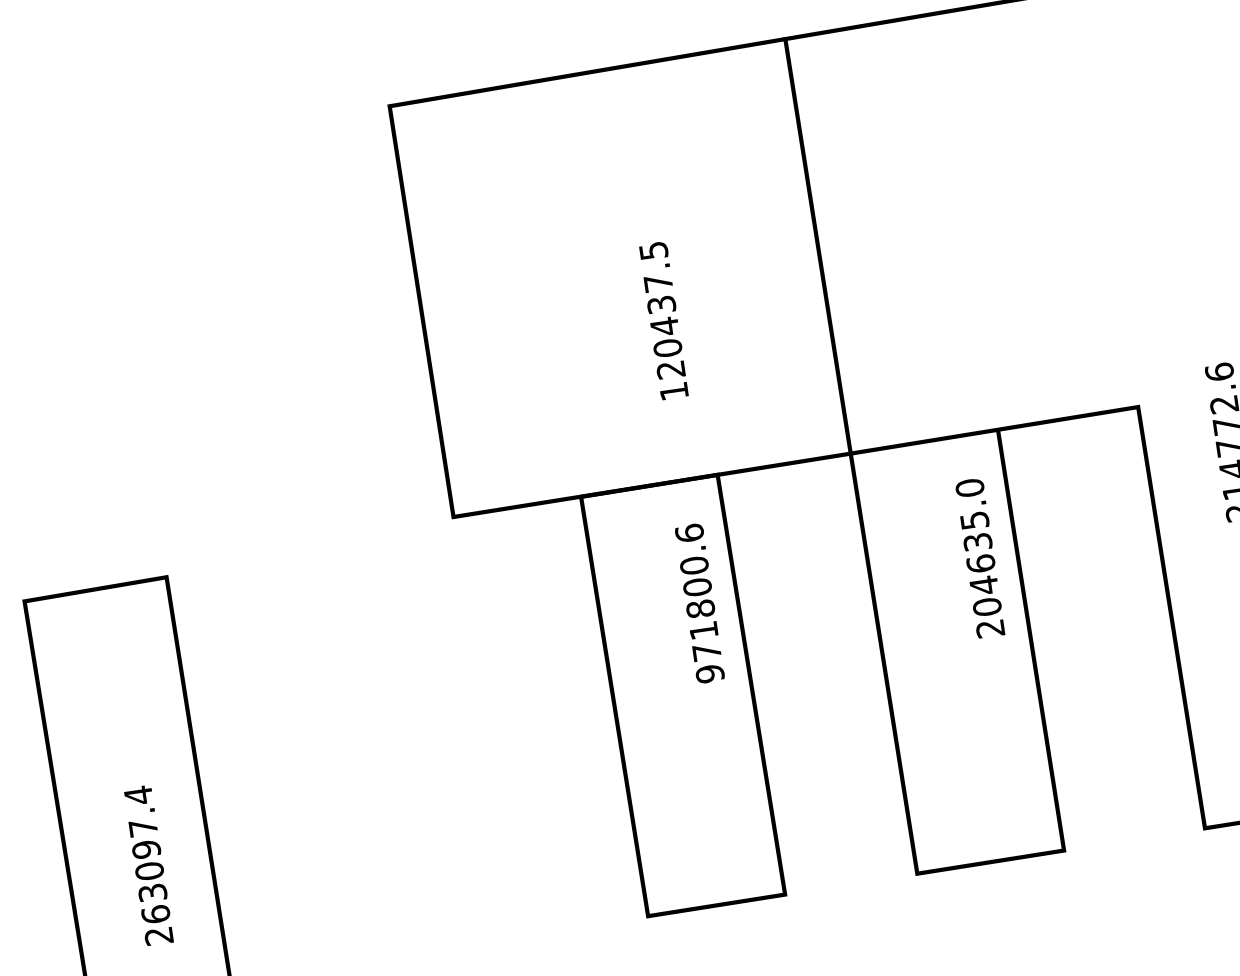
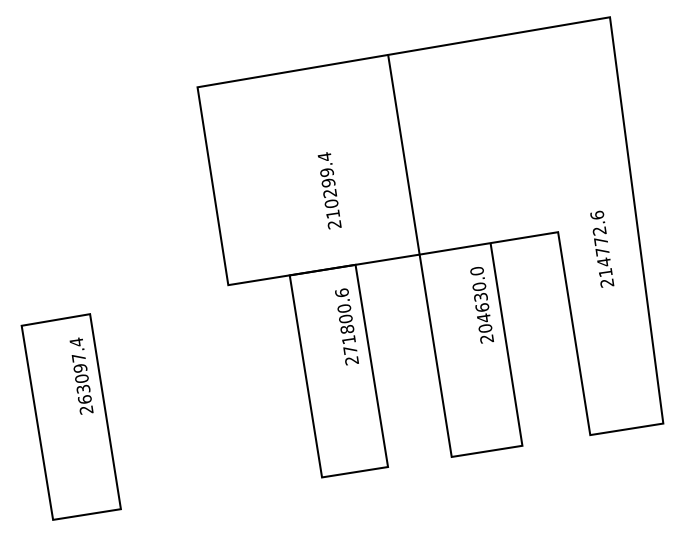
text: (663, 320) -> (329, 190), 120437.5 -> 210299.4
text: (974, 519) -> (479, 286), 204635.0 -> 204630.0
text: (709, 673) -> (351, 360), 971800.6 -> 271800.6
text: (148, 864) -> (81, 375), moved

